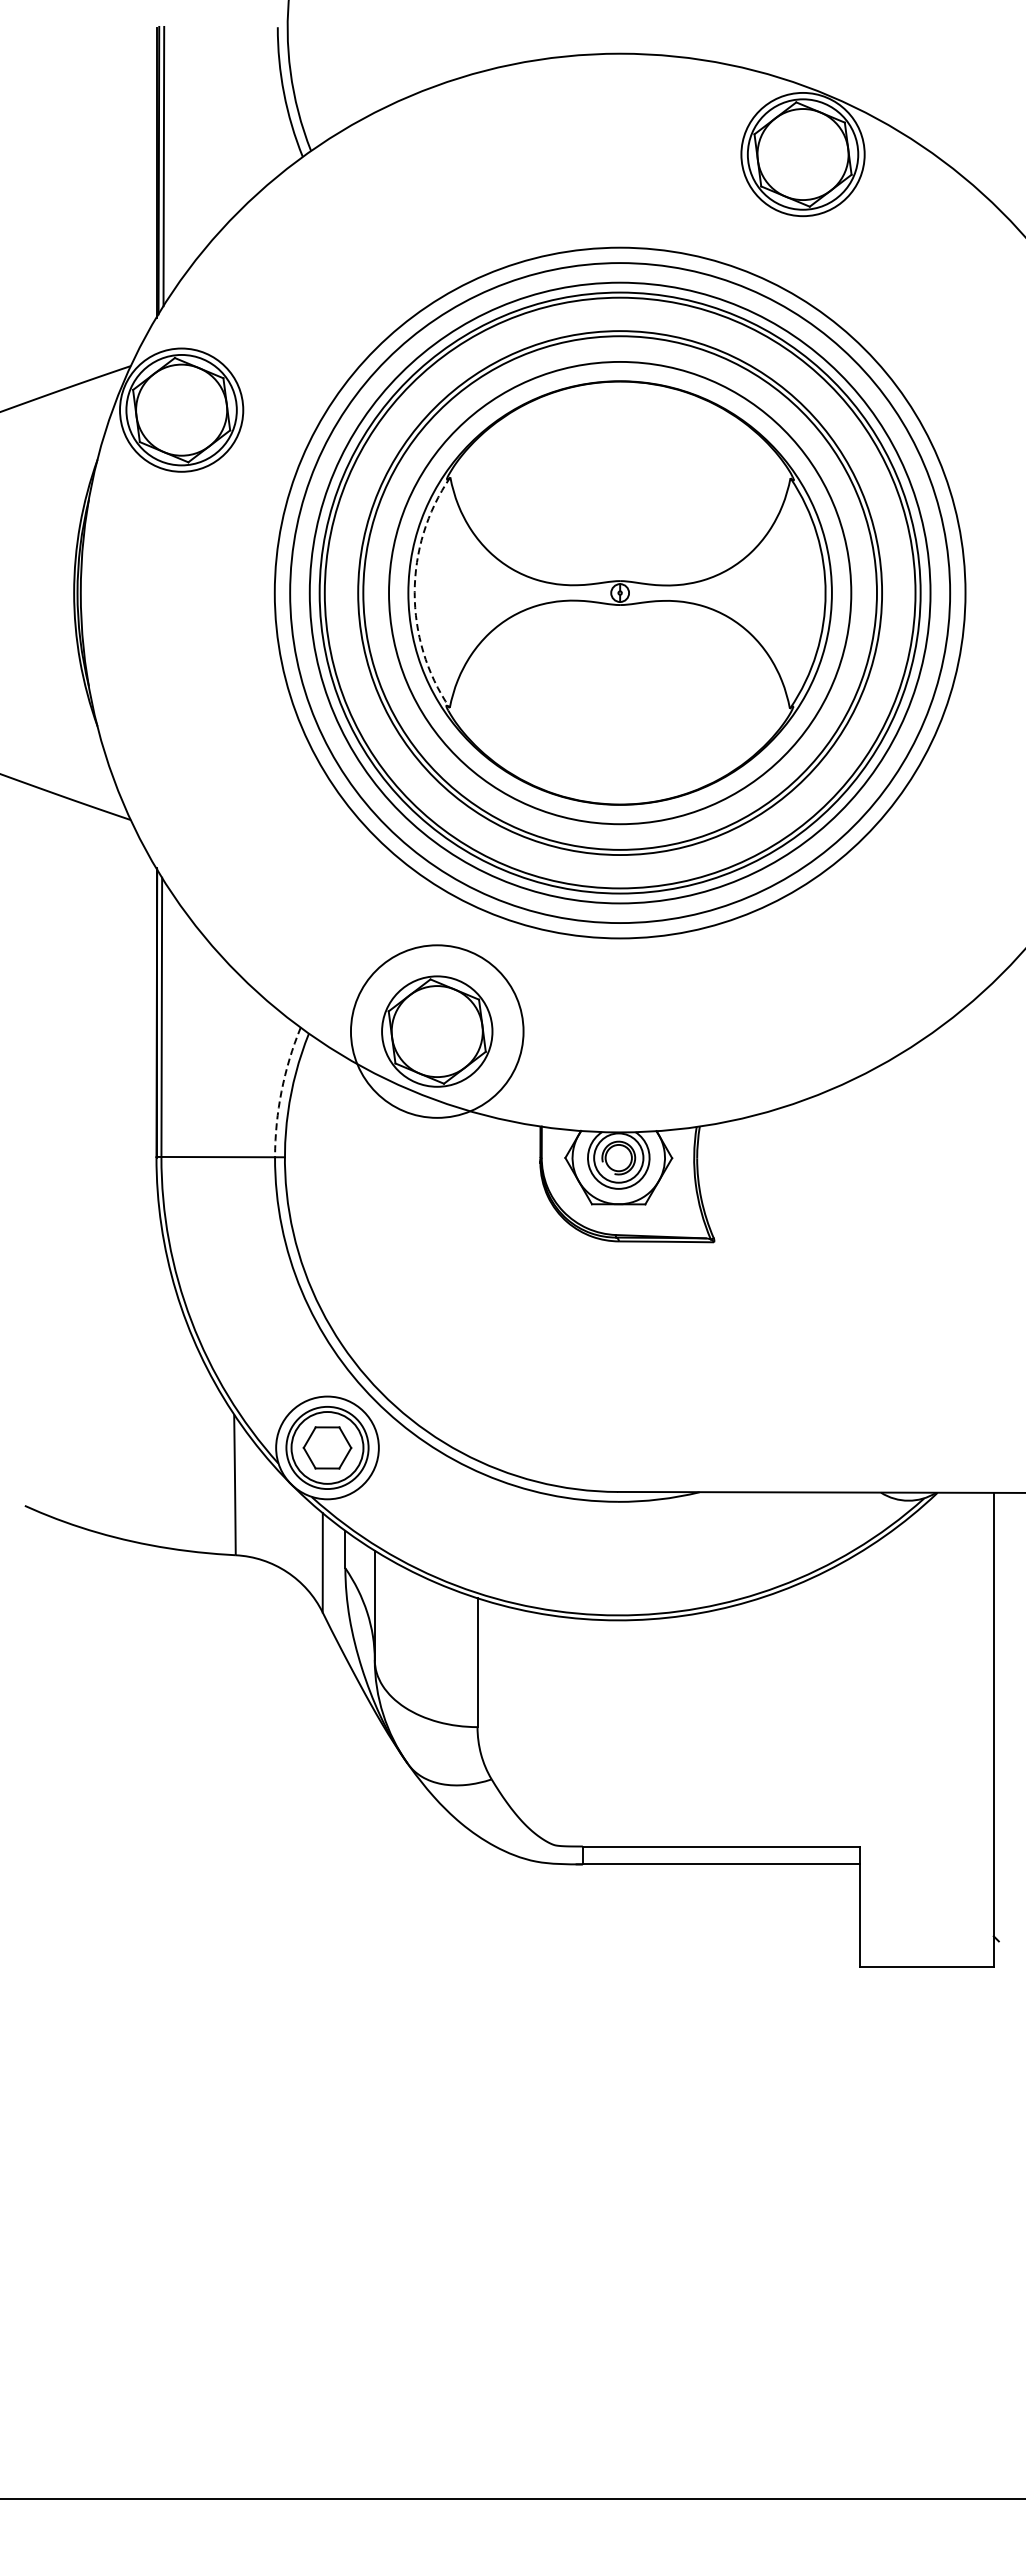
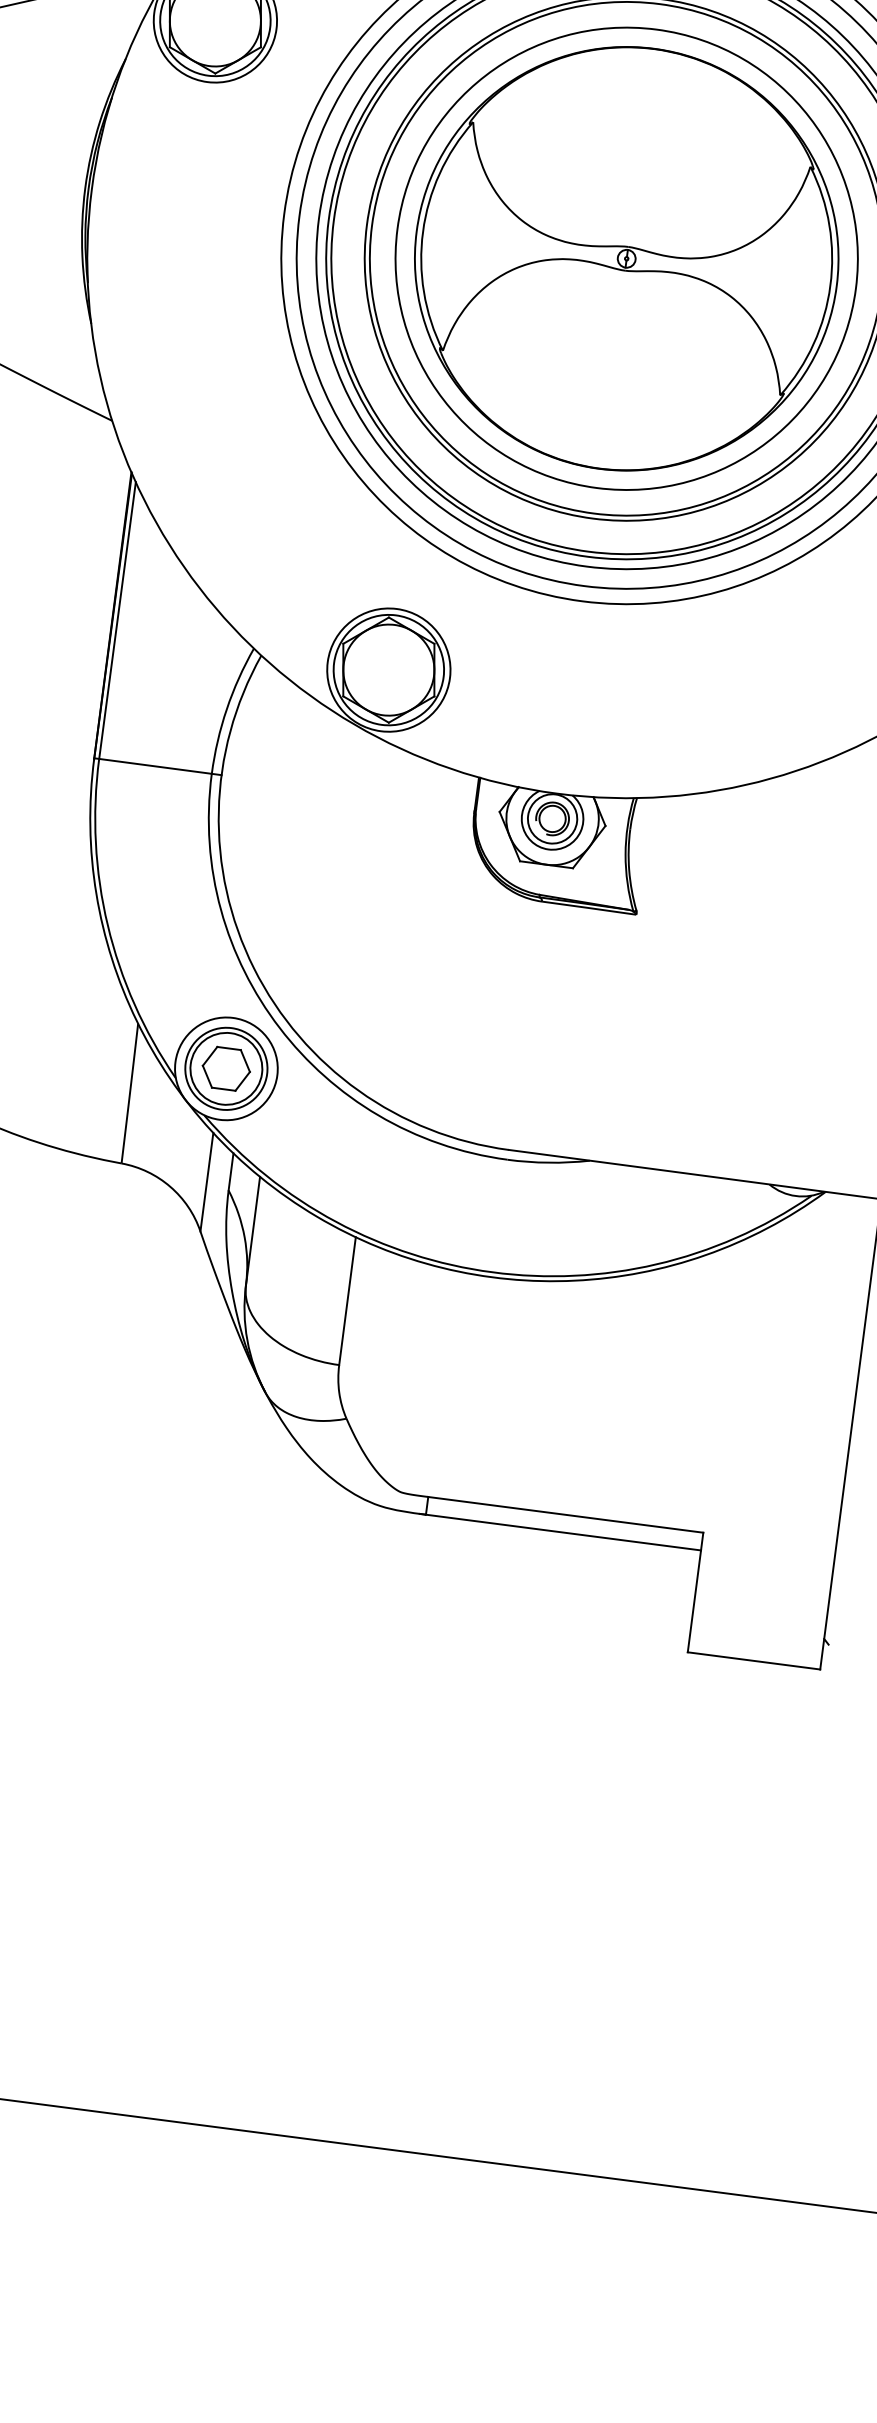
arc: (414, 592) -> (422, 231), dashed -> solid
circle: (436, 1031) -> (388, 669), size x0.71
arc: (281, 1091) -> (226, 709), dashed -> solid

